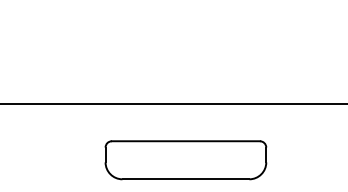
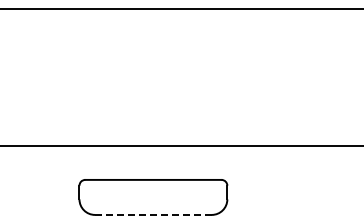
line: (184, 178) -> (152, 214), solid -> dashed

